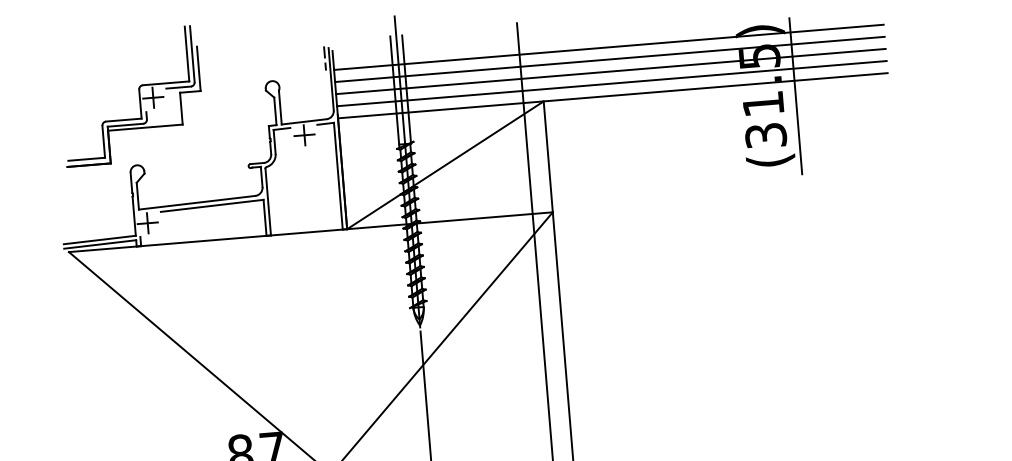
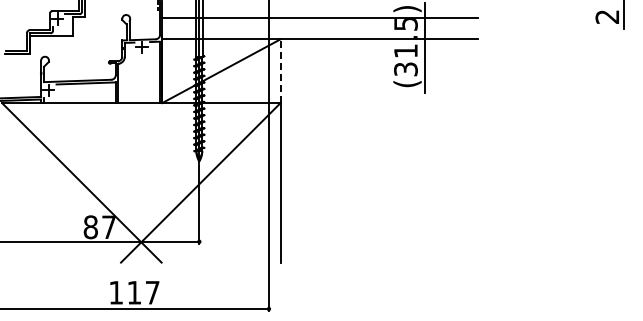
line: (609, 47) -> (320, 11), removed
line: (611, 71) -> (320, 25), removed
line: (612, 83) -> (320, 32), removed
line: (548, 157) -> (280, 71), solid -> dashed

